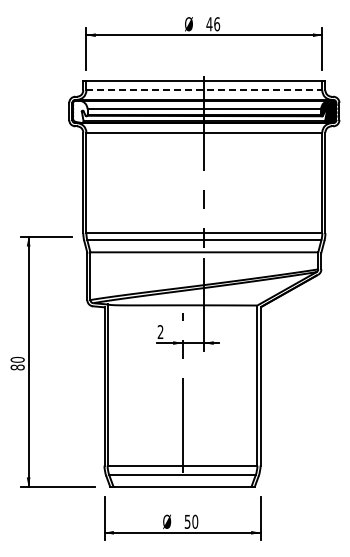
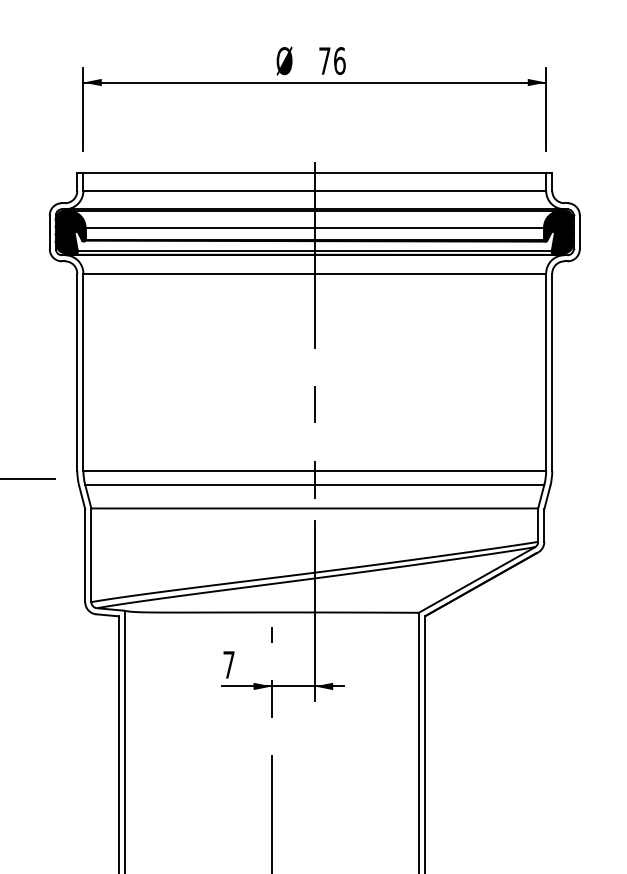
text: (209, 24) -> (324, 61), 46 -> 76
line: (204, 90) -> (315, 191), dashed -> solid
fill: (79, 111) -> (69, 232), added
text: (160, 331) -> (228, 663), 2 -> 7

